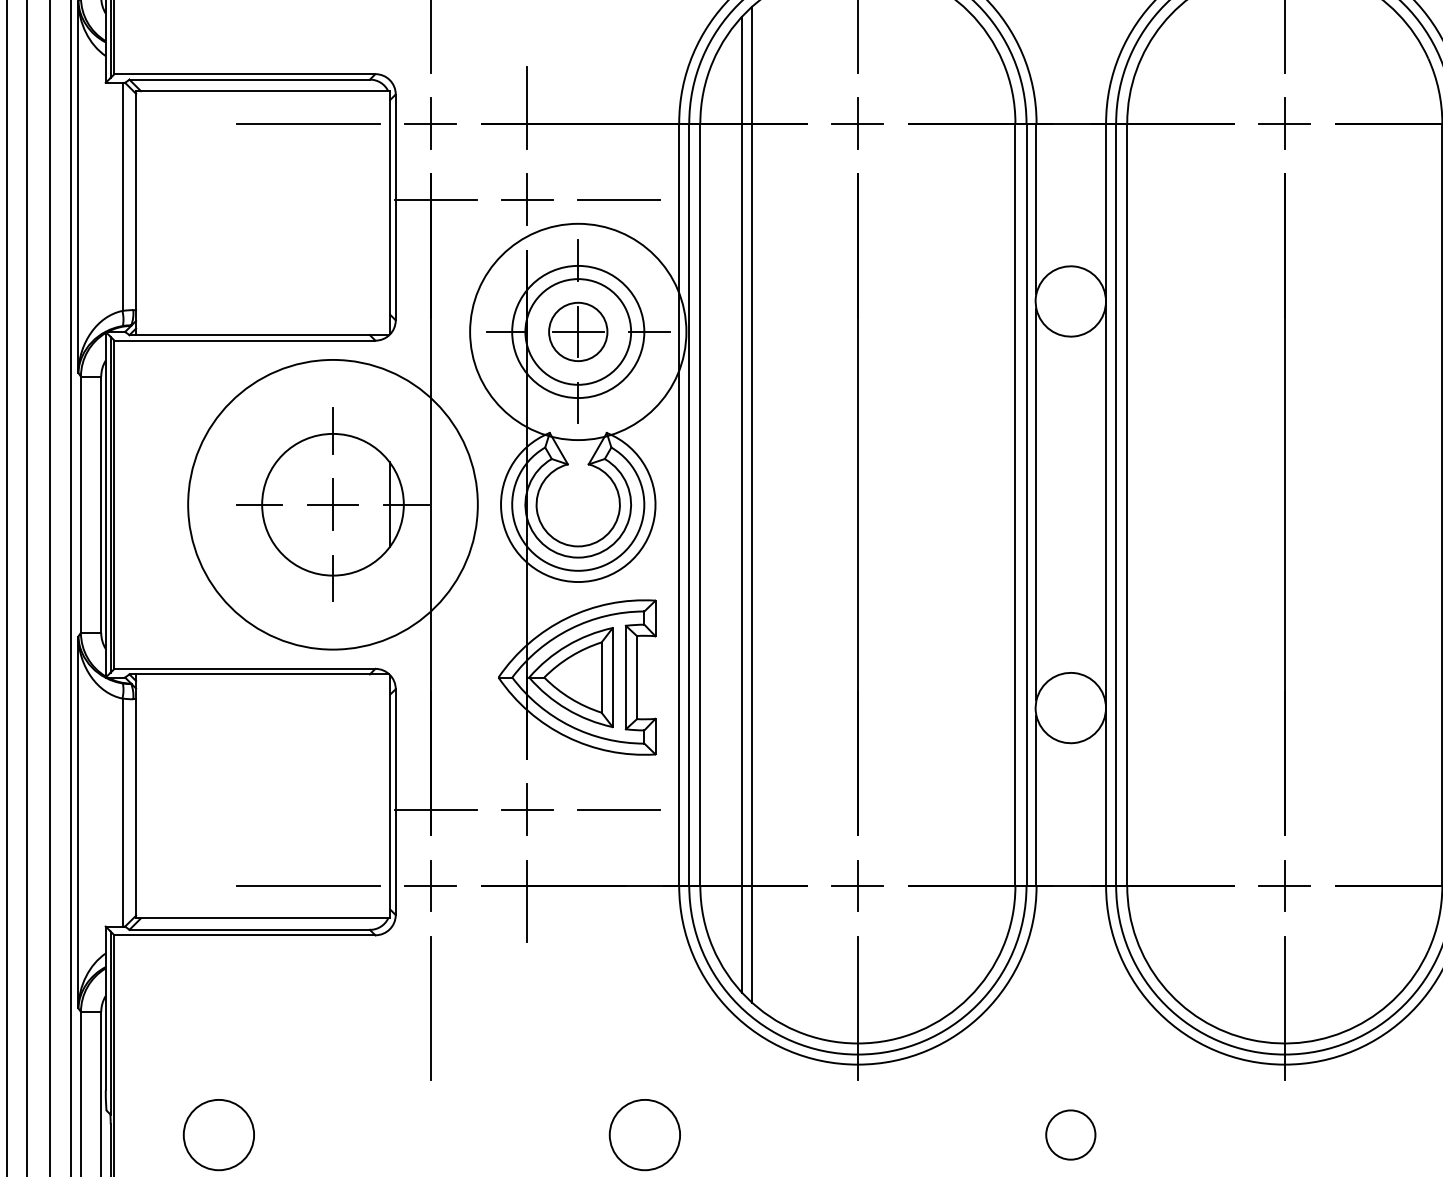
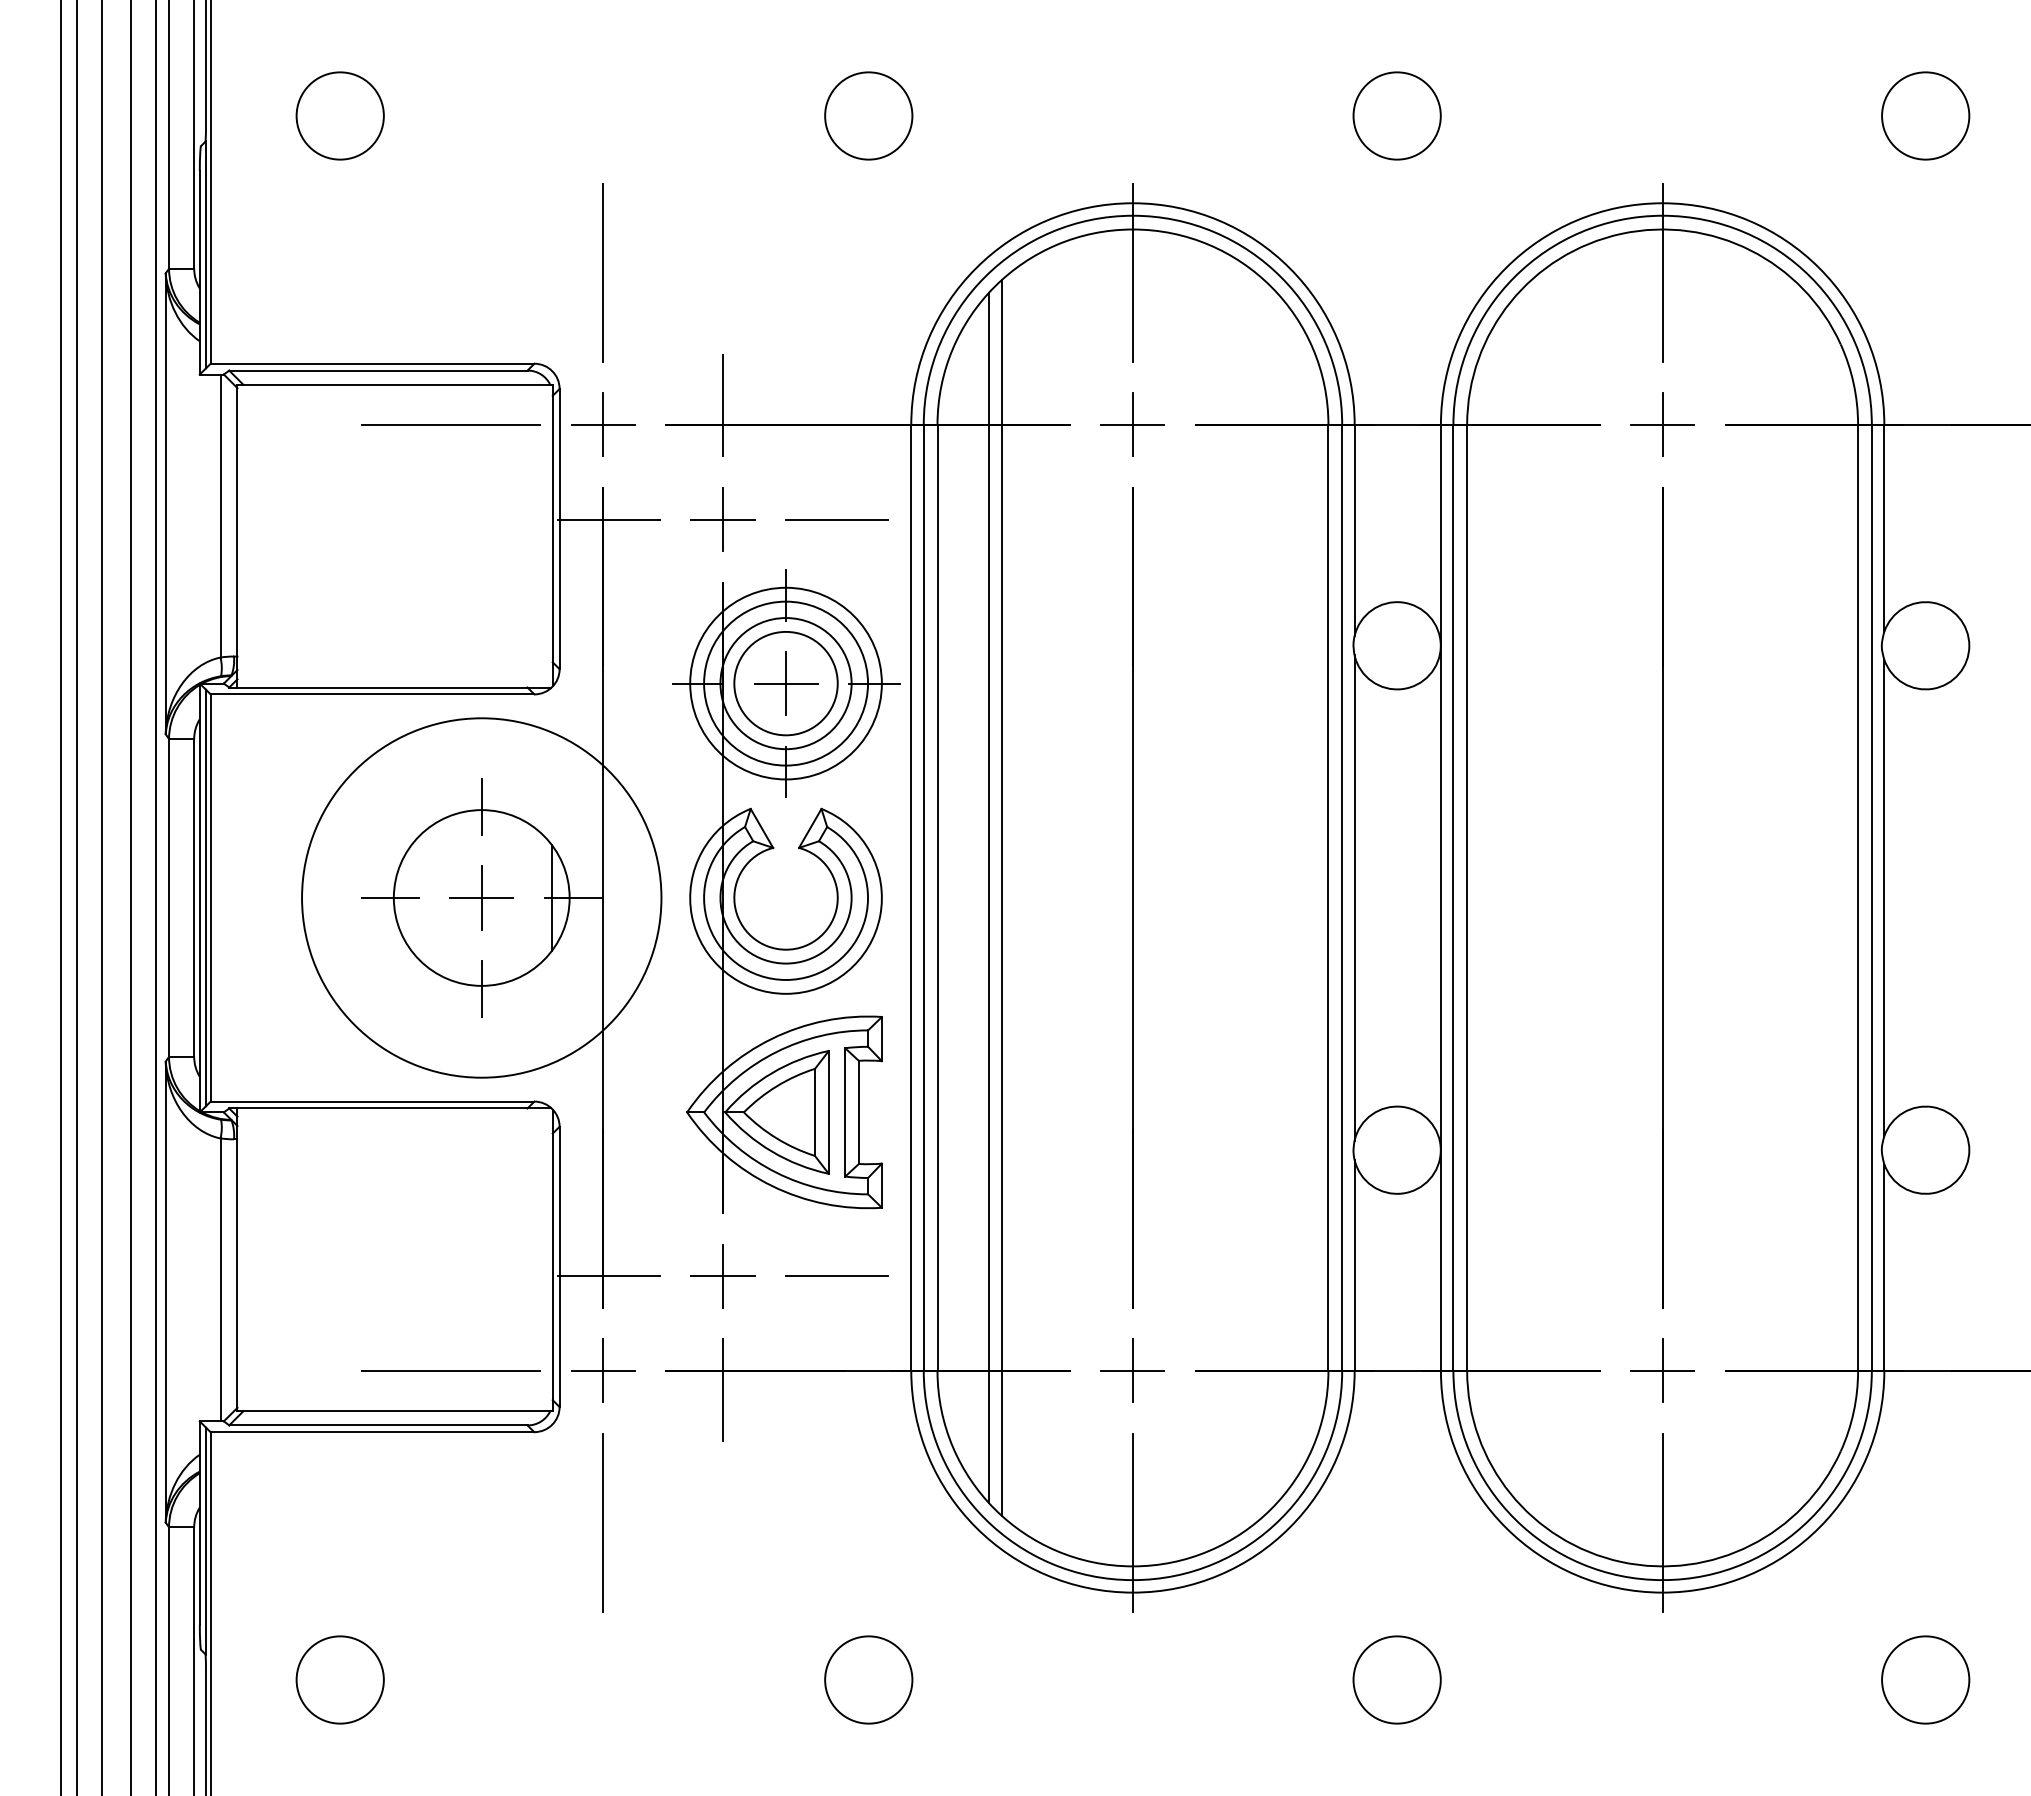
circle: (577, 331) -> (785, 683), size x0.71
circle: (577, 331) -> (785, 683), size x1.43
circle: (1070, 1134) -> (1396, 1679), size x1.43

